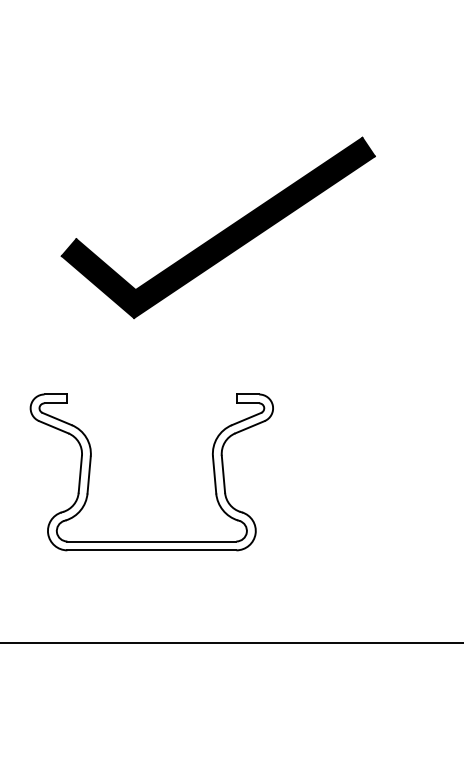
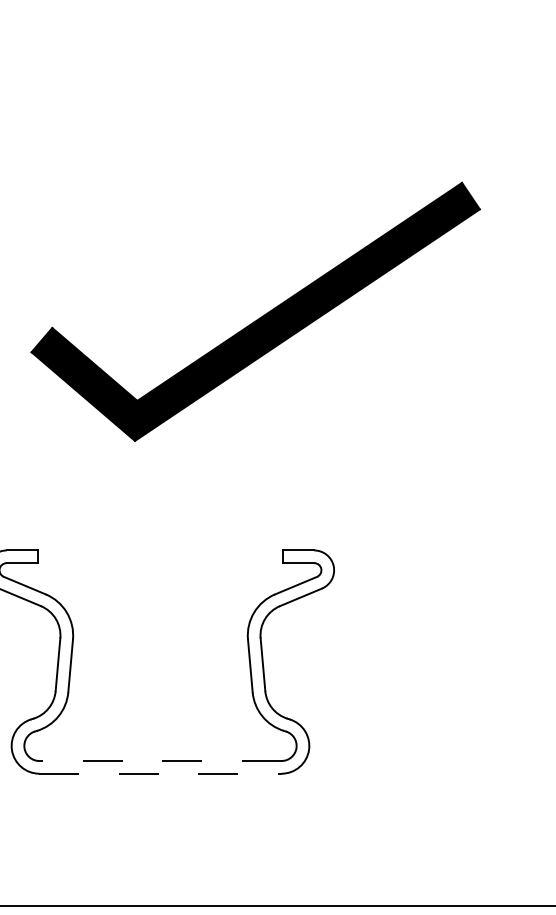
line: (151, 541) -> (159, 761), solid -> dashed
line: (151, 550) -> (159, 773), solid -> dashed

